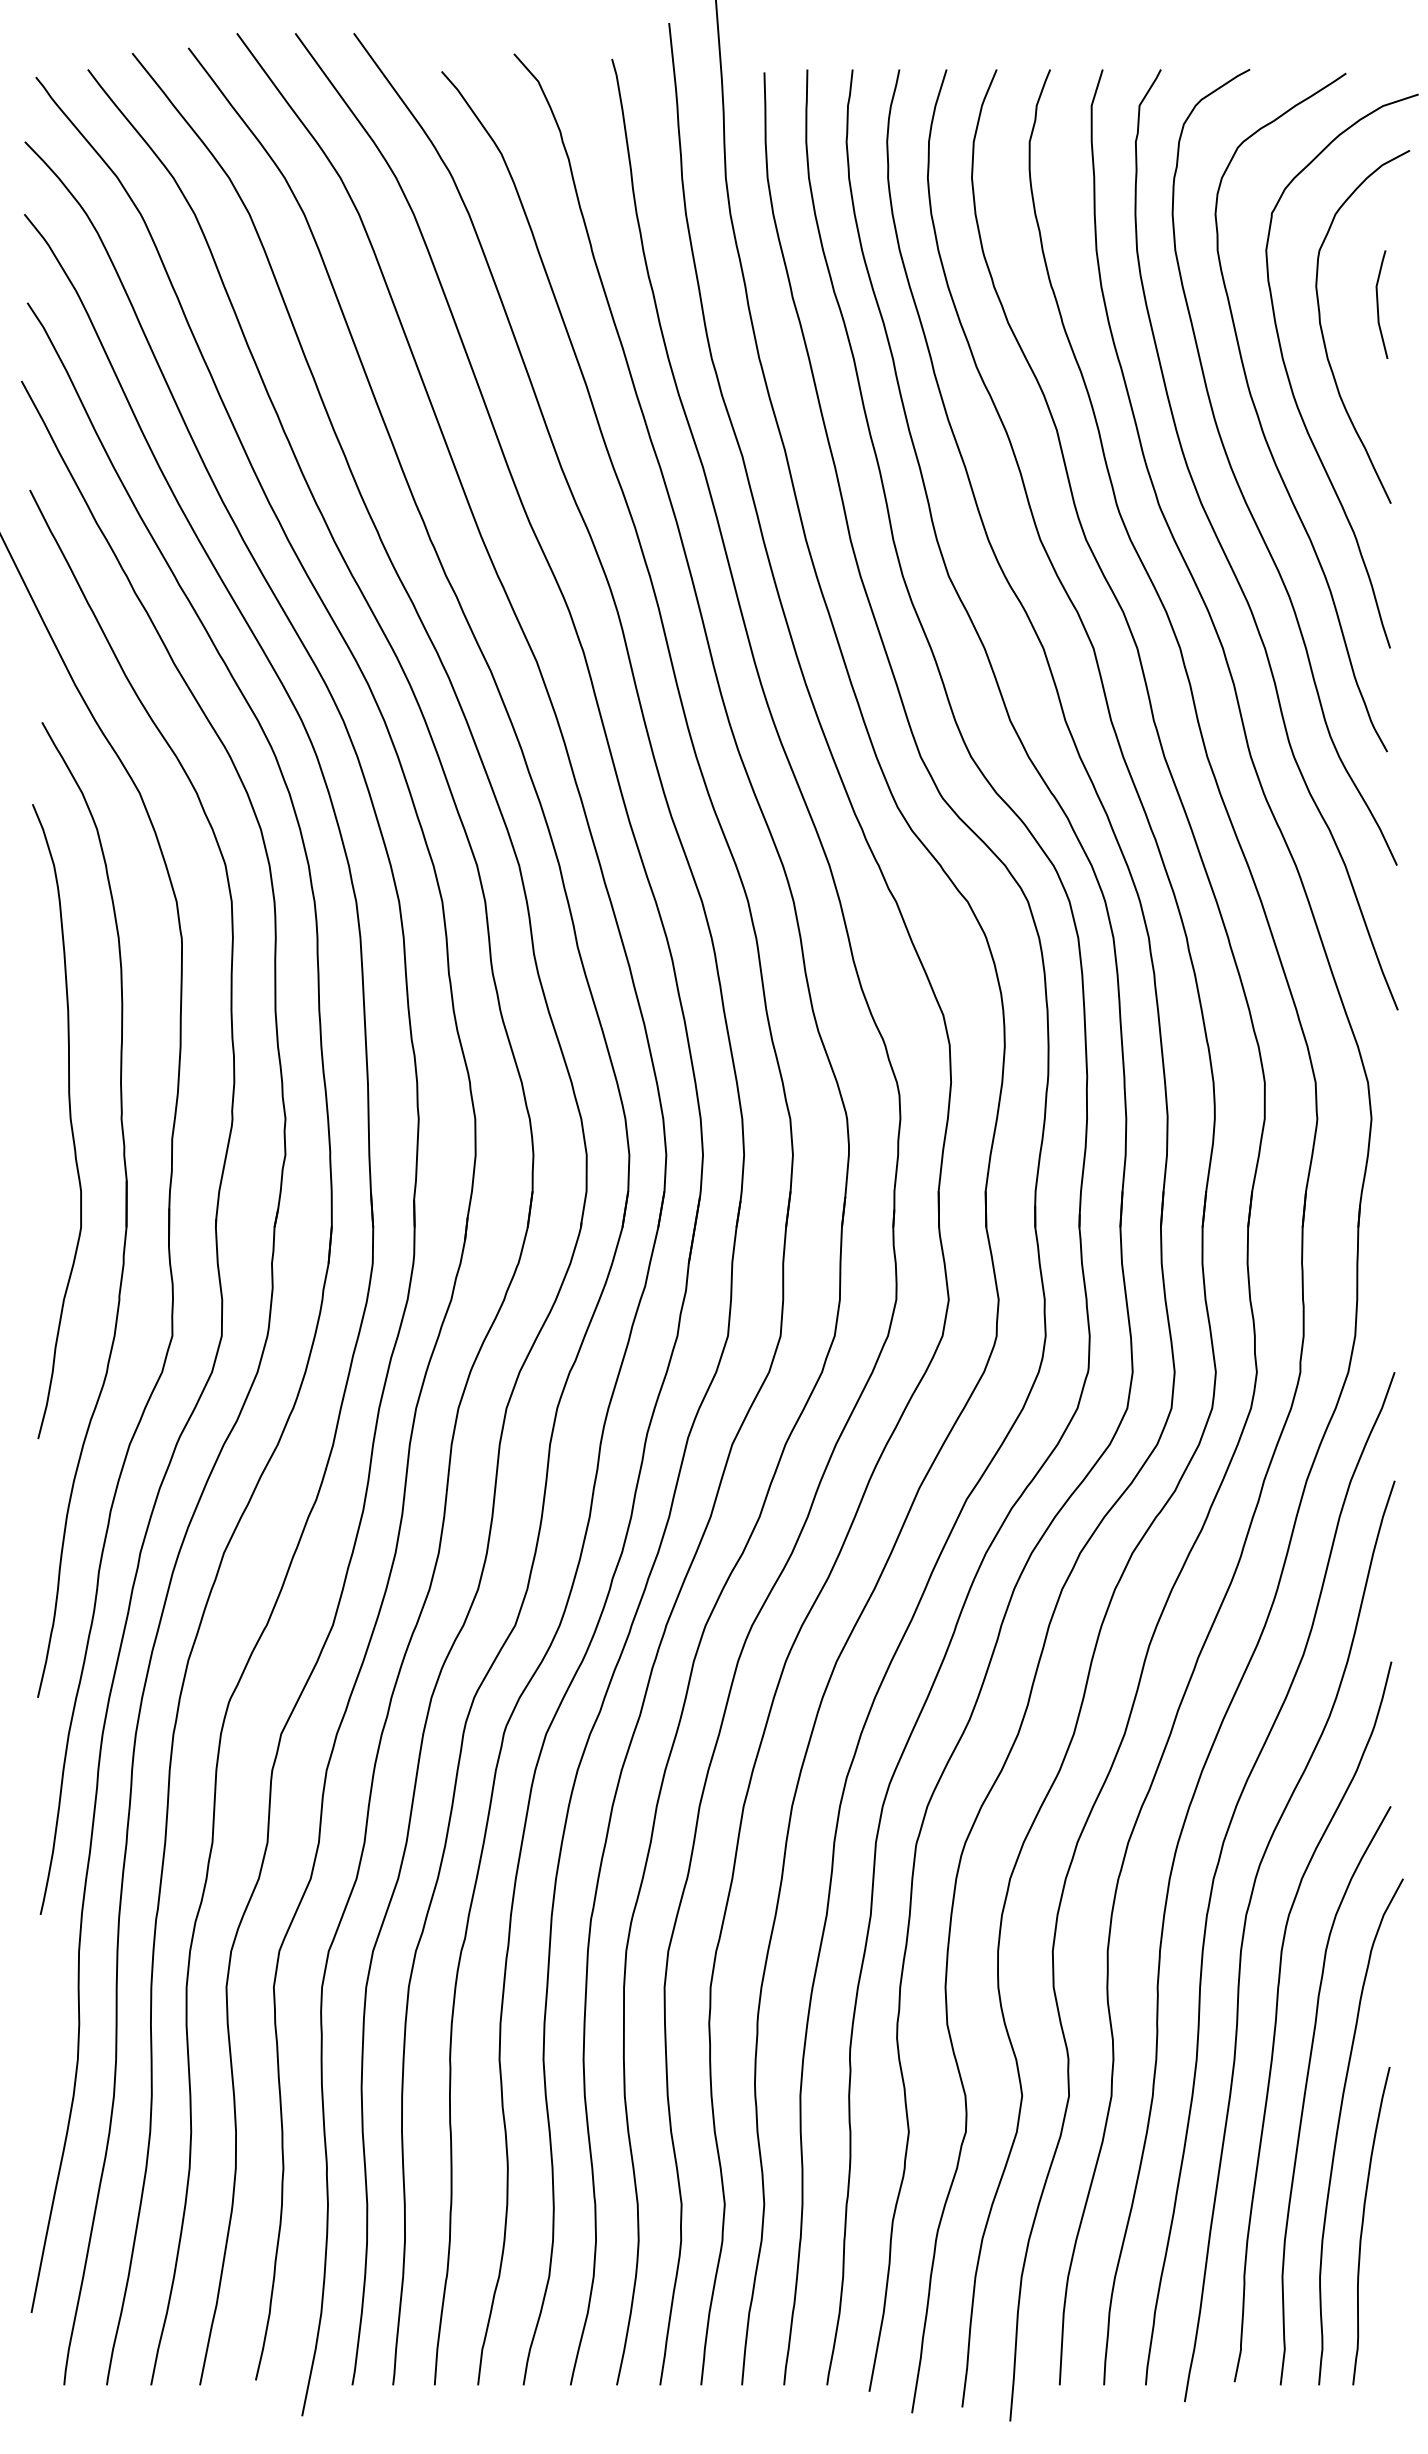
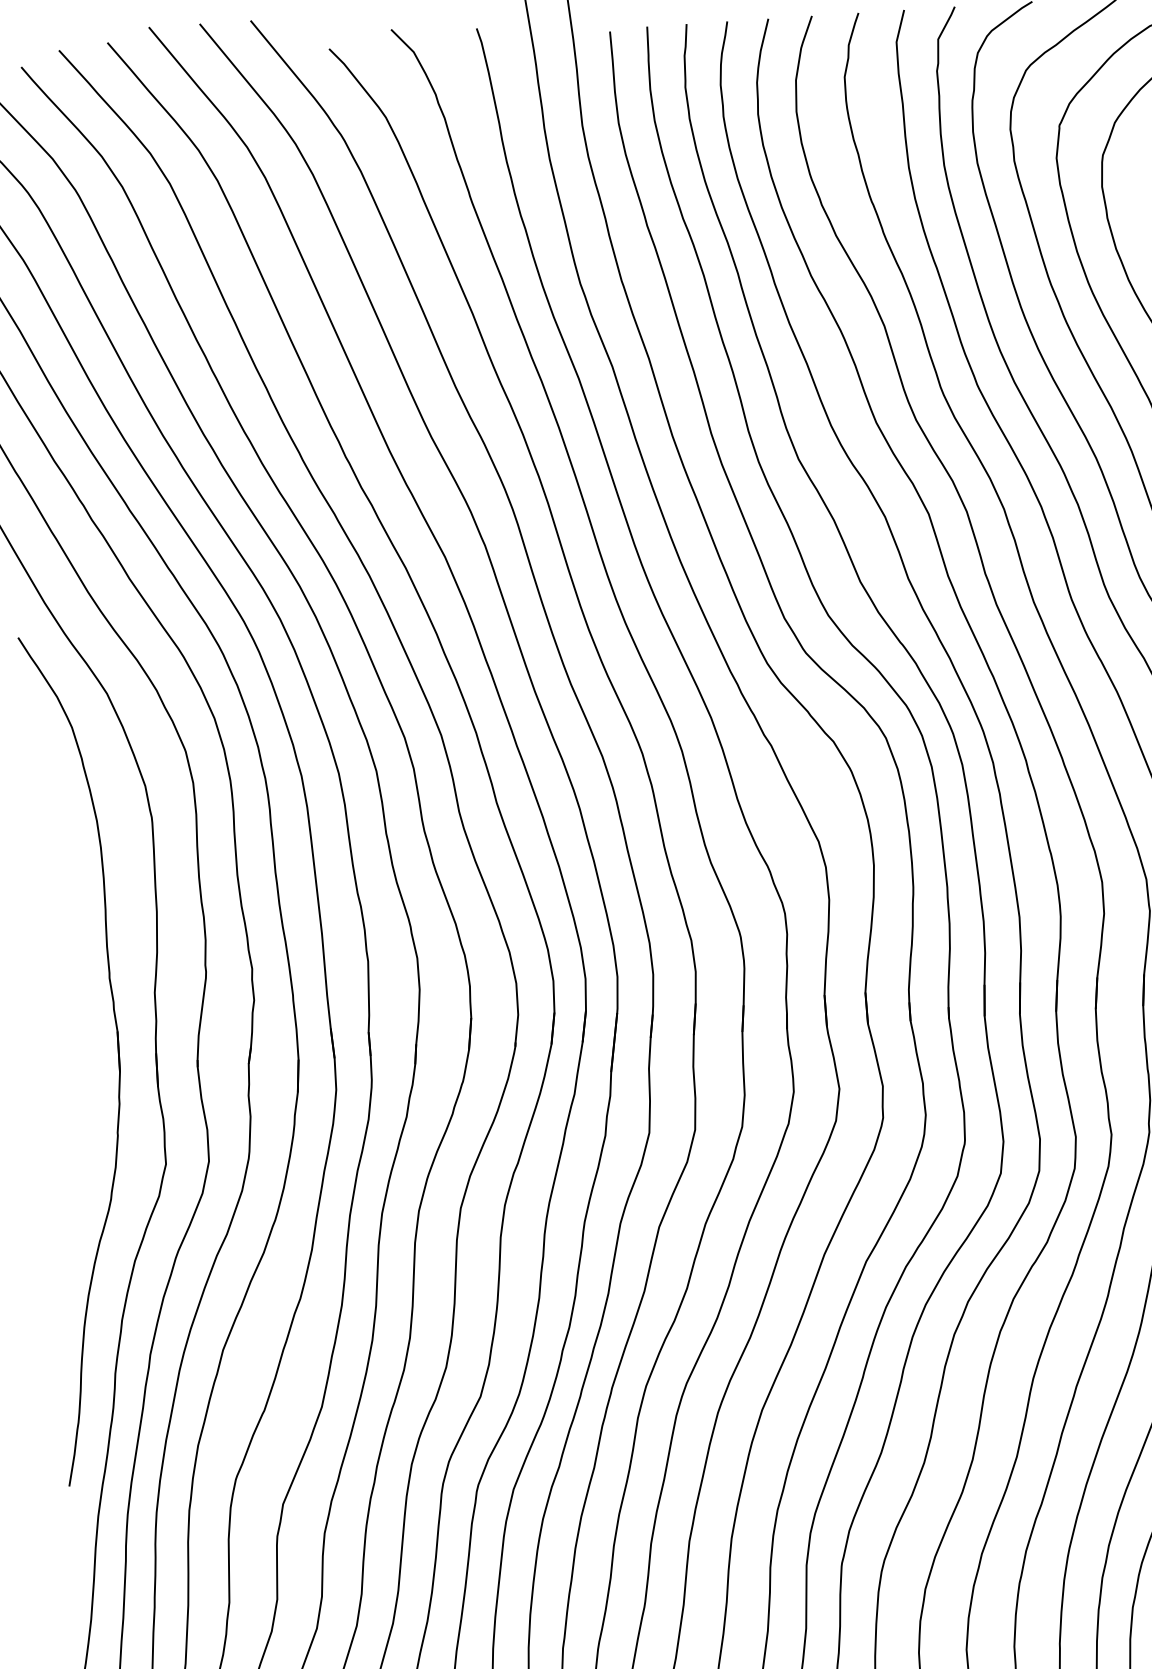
curve: (69, 1119) -> (64, 981), removed

